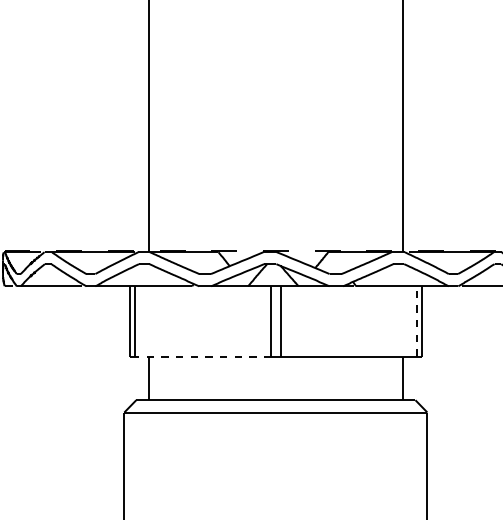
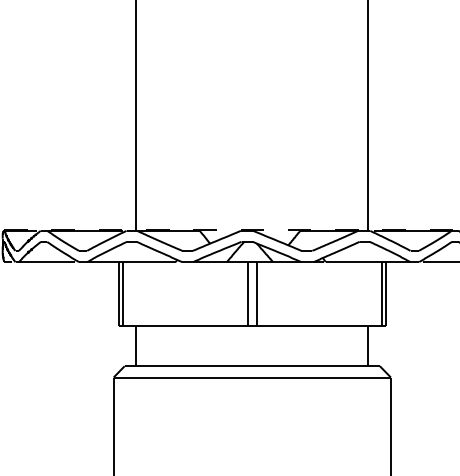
line: (417, 320) -> (381, 293), dashed -> solid
line: (202, 356) -> (185, 326), dashed -> solid

